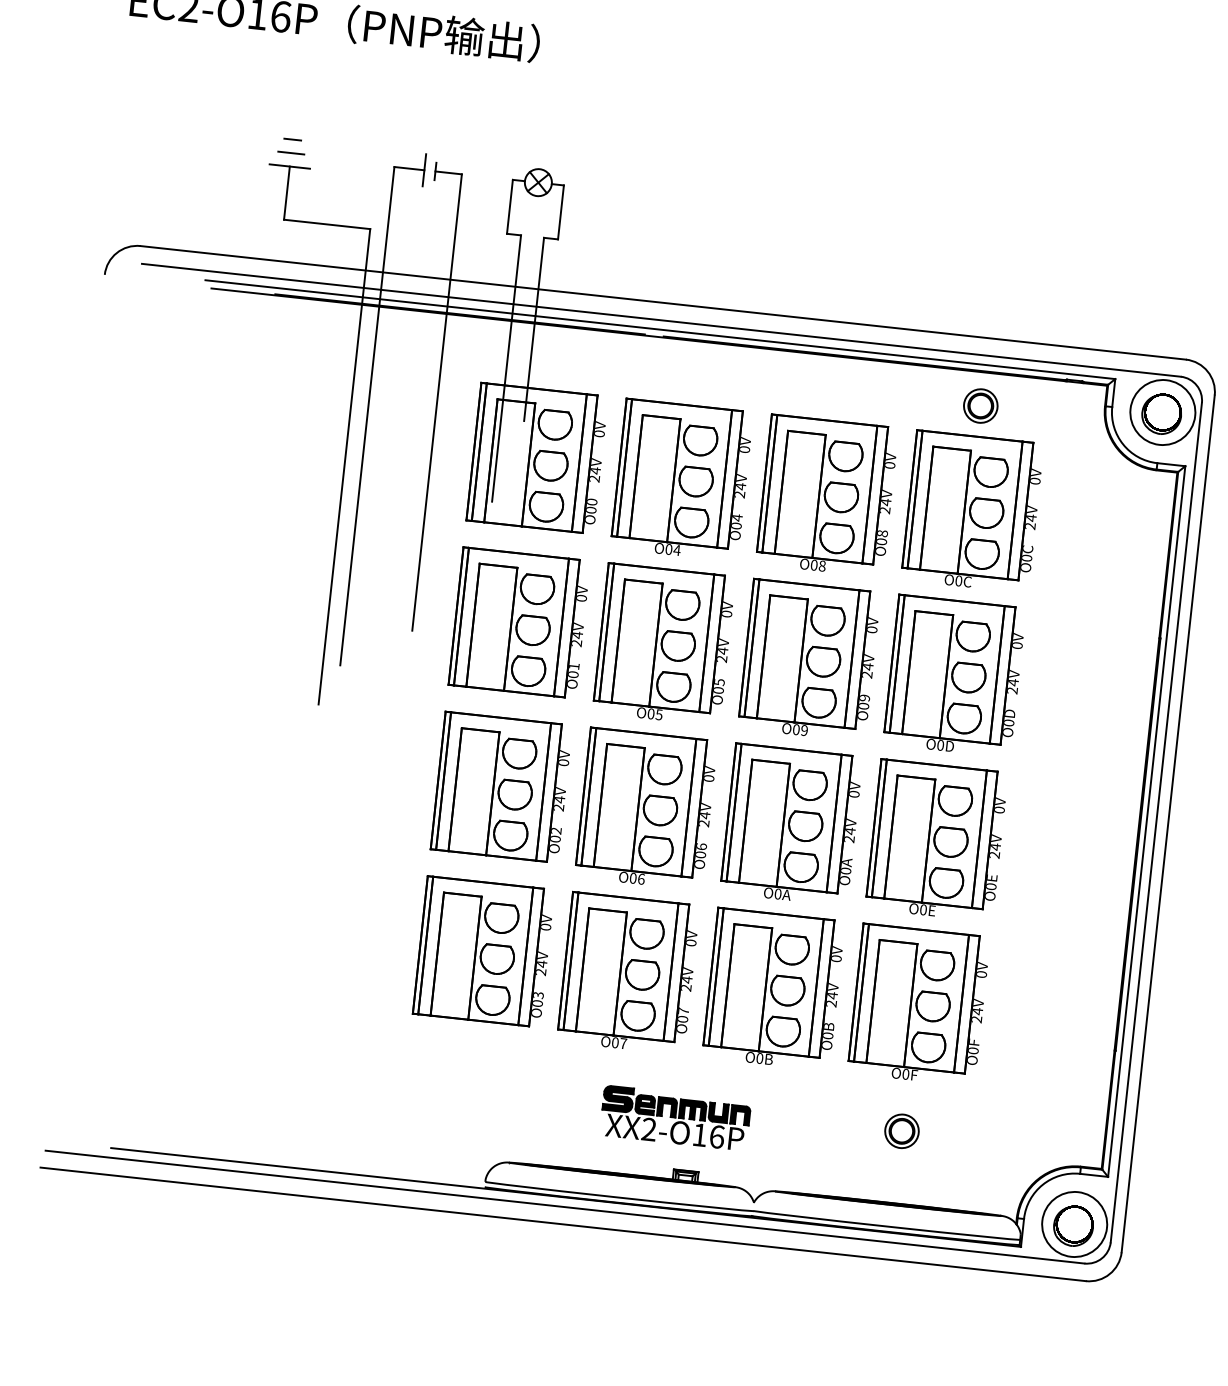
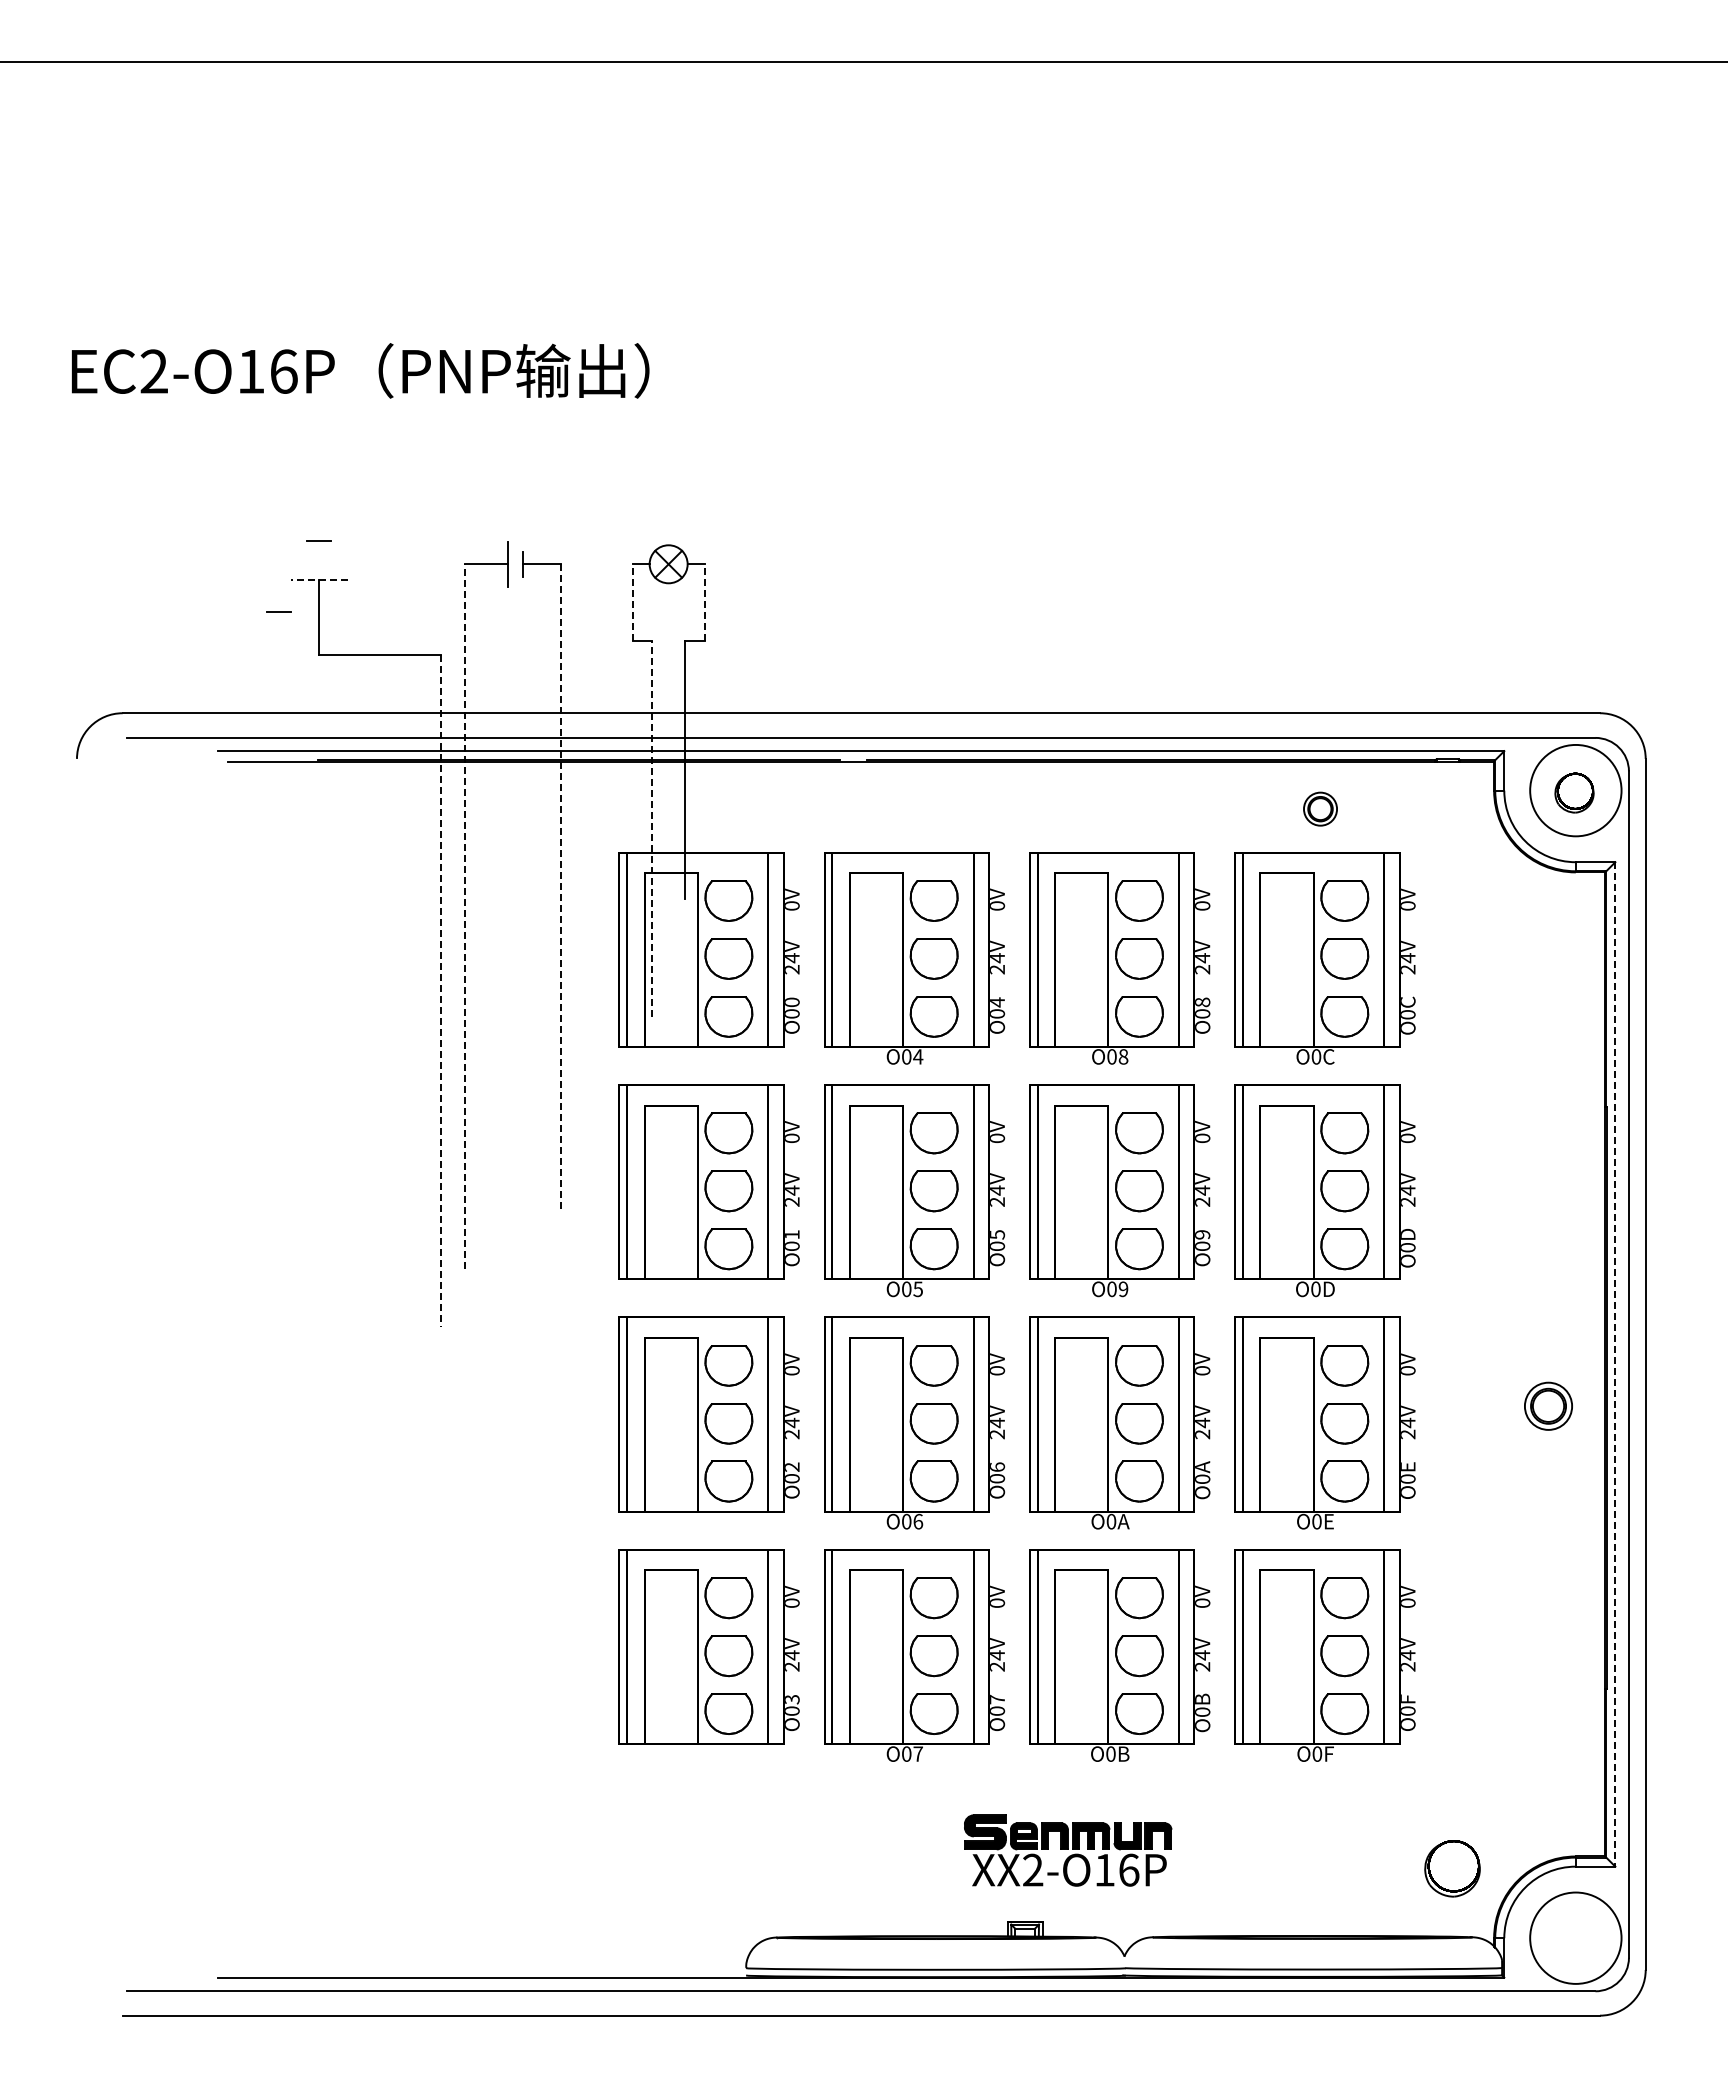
line: (290, 153) -> (318, 560), removed
line: (289, 166) -> (318, 579), solid -> dashed
line: (258, 186) -> (278, 611), added
line: (509, 206) -> (632, 601), solid -> dashed
line: (560, 211) -> (704, 601), solid -> dashed
line: (506, 368) -> (652, 828), solid -> dashed
line: (437, 403) -> (560, 887), solid -> dashed
part: (980, 405) -> (1320, 808), size x0.7
part: (1161, 413) -> (1574, 792), size x0.7
line: (367, 415) -> (465, 915), solid -> dashed
line: (344, 466) -> (440, 990), solid -> dashed
line: (1146, 821) -> (1615, 1364), solid -> dashed
part: (675, 1118) -> (1068, 1850), moved
part: (902, 1130) -> (1548, 1405), moved
part: (1073, 1225) -> (1452, 1868), moved

